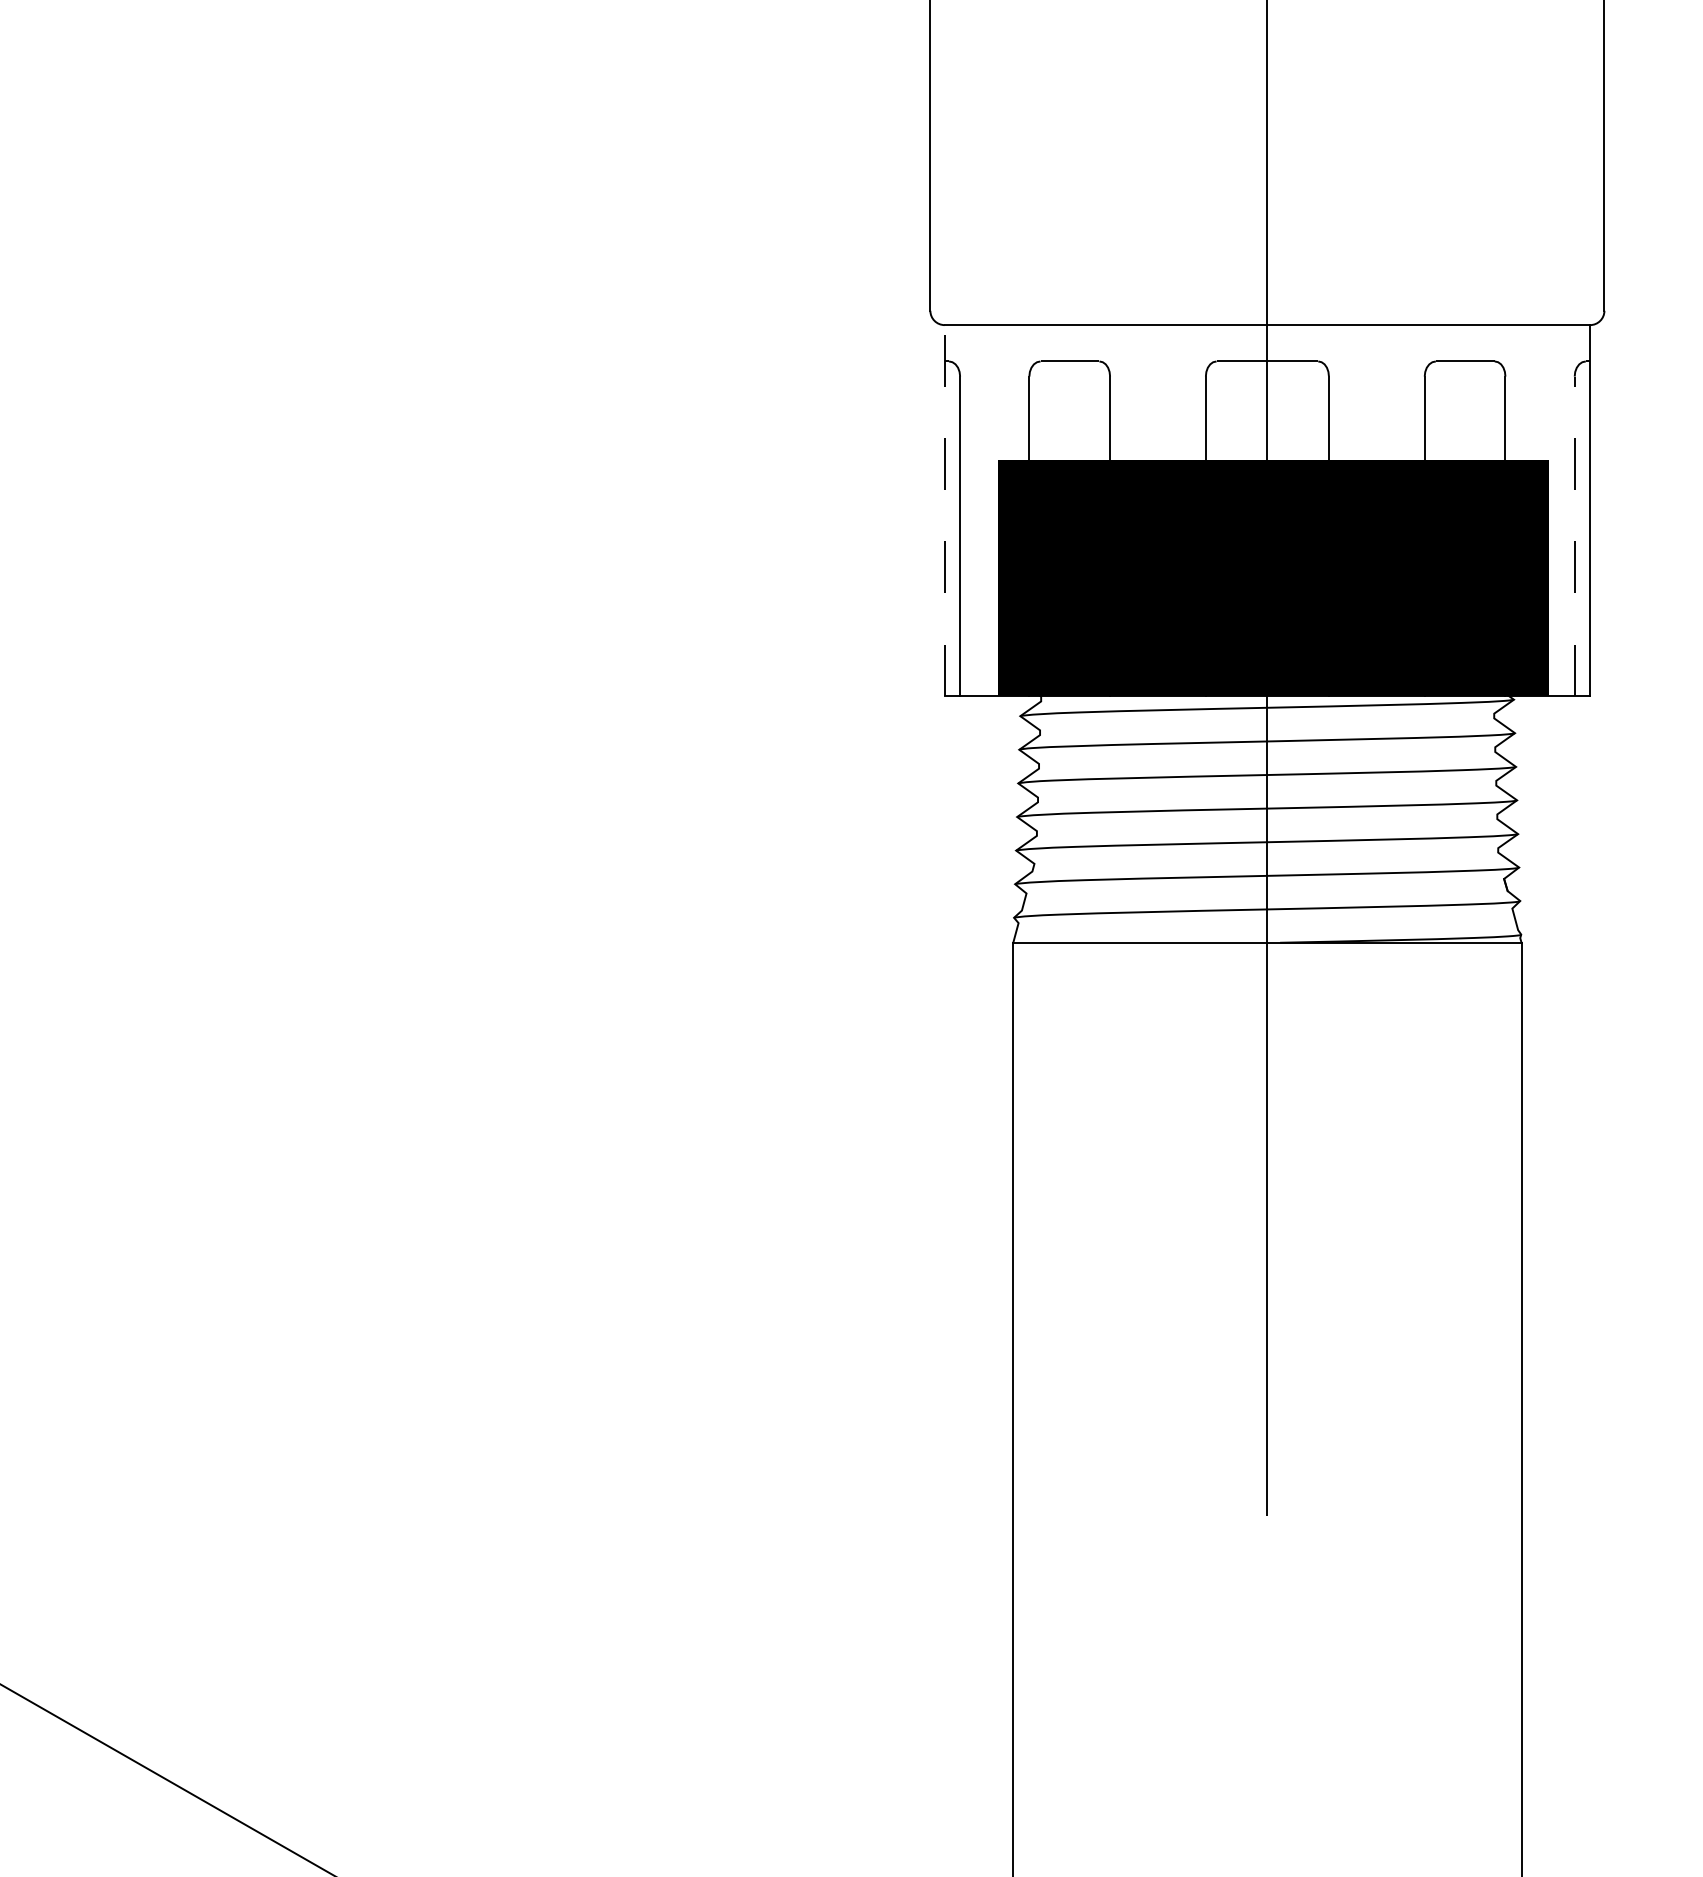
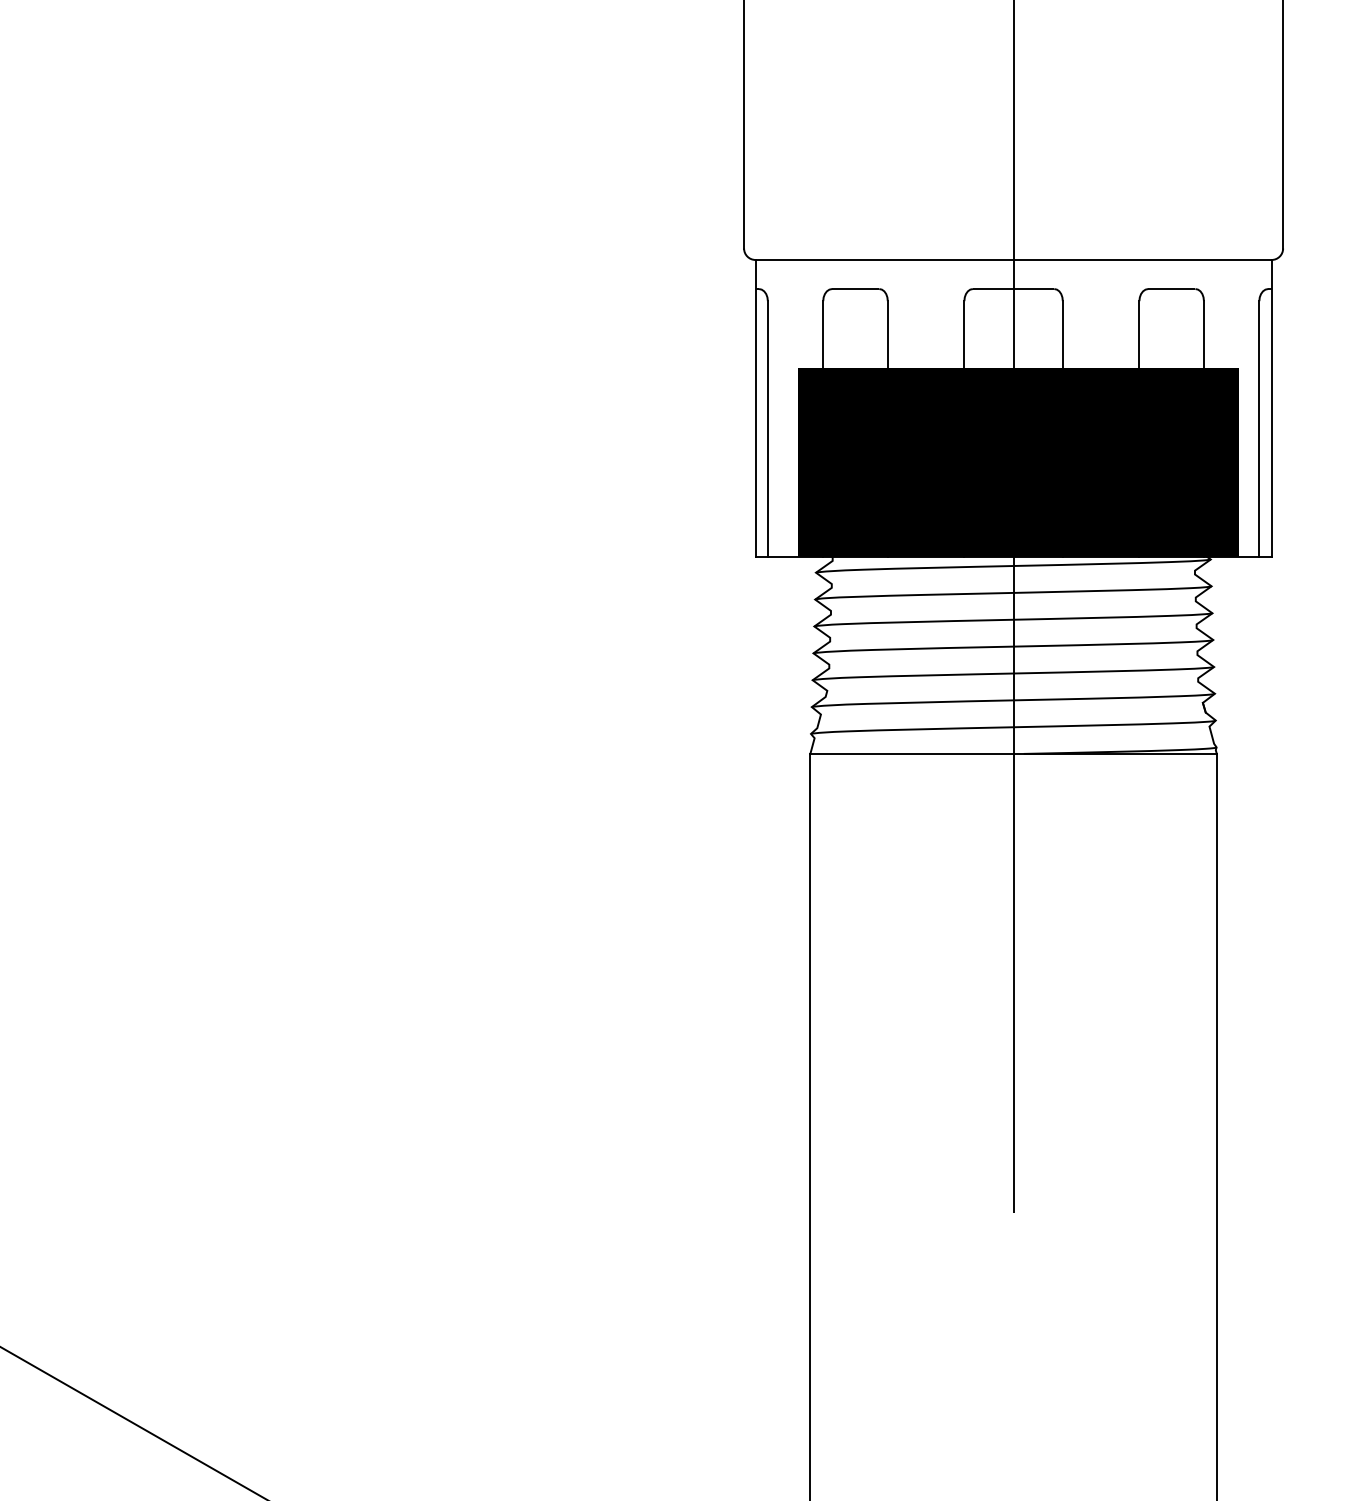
line: (944, 510) -> (755, 408), dashed -> solid
line: (1574, 536) -> (1259, 429), dashed -> solid

